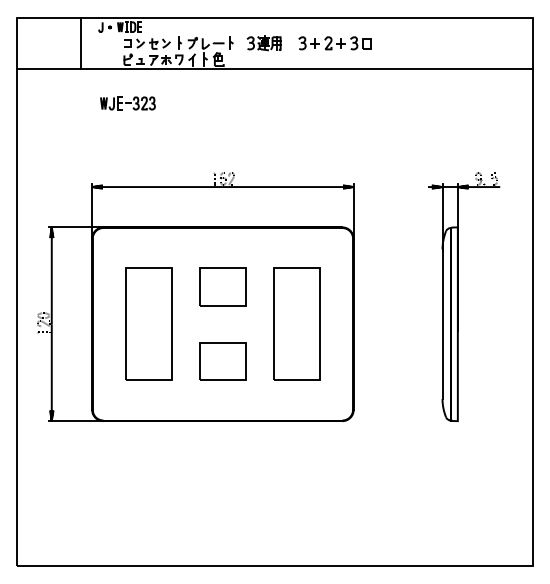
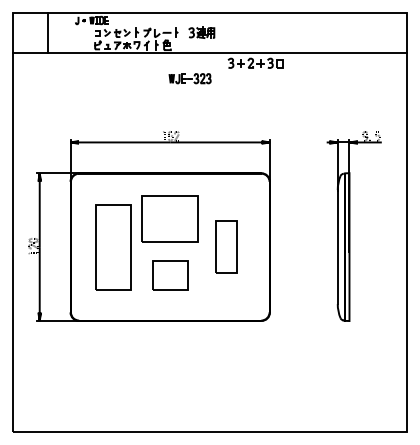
line: (81, 43) -> (47, 32), moved
part: (334, 43) -> (255, 63), moved
part: (127, 103) -> (189, 78), moved
part: (222, 286) -> (169, 218), size x1.6
part: (296, 323) -> (226, 246), size x0.6

